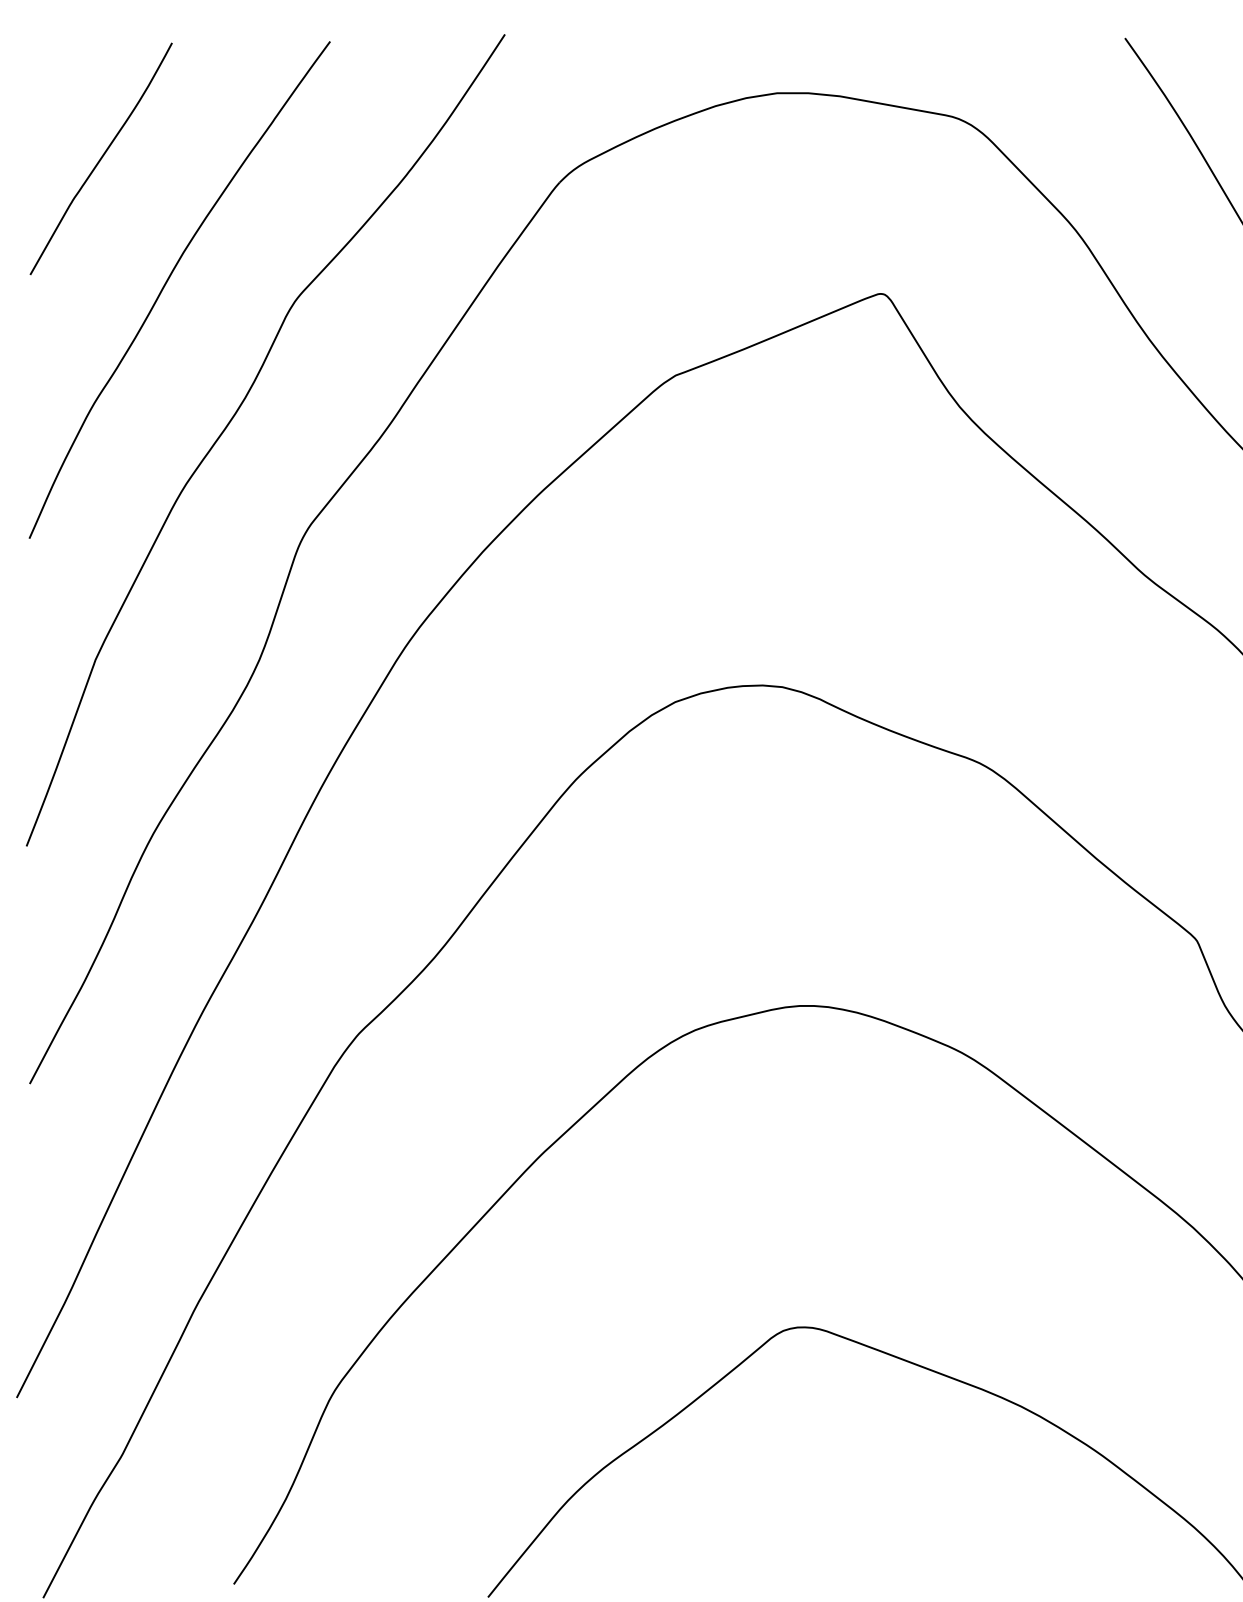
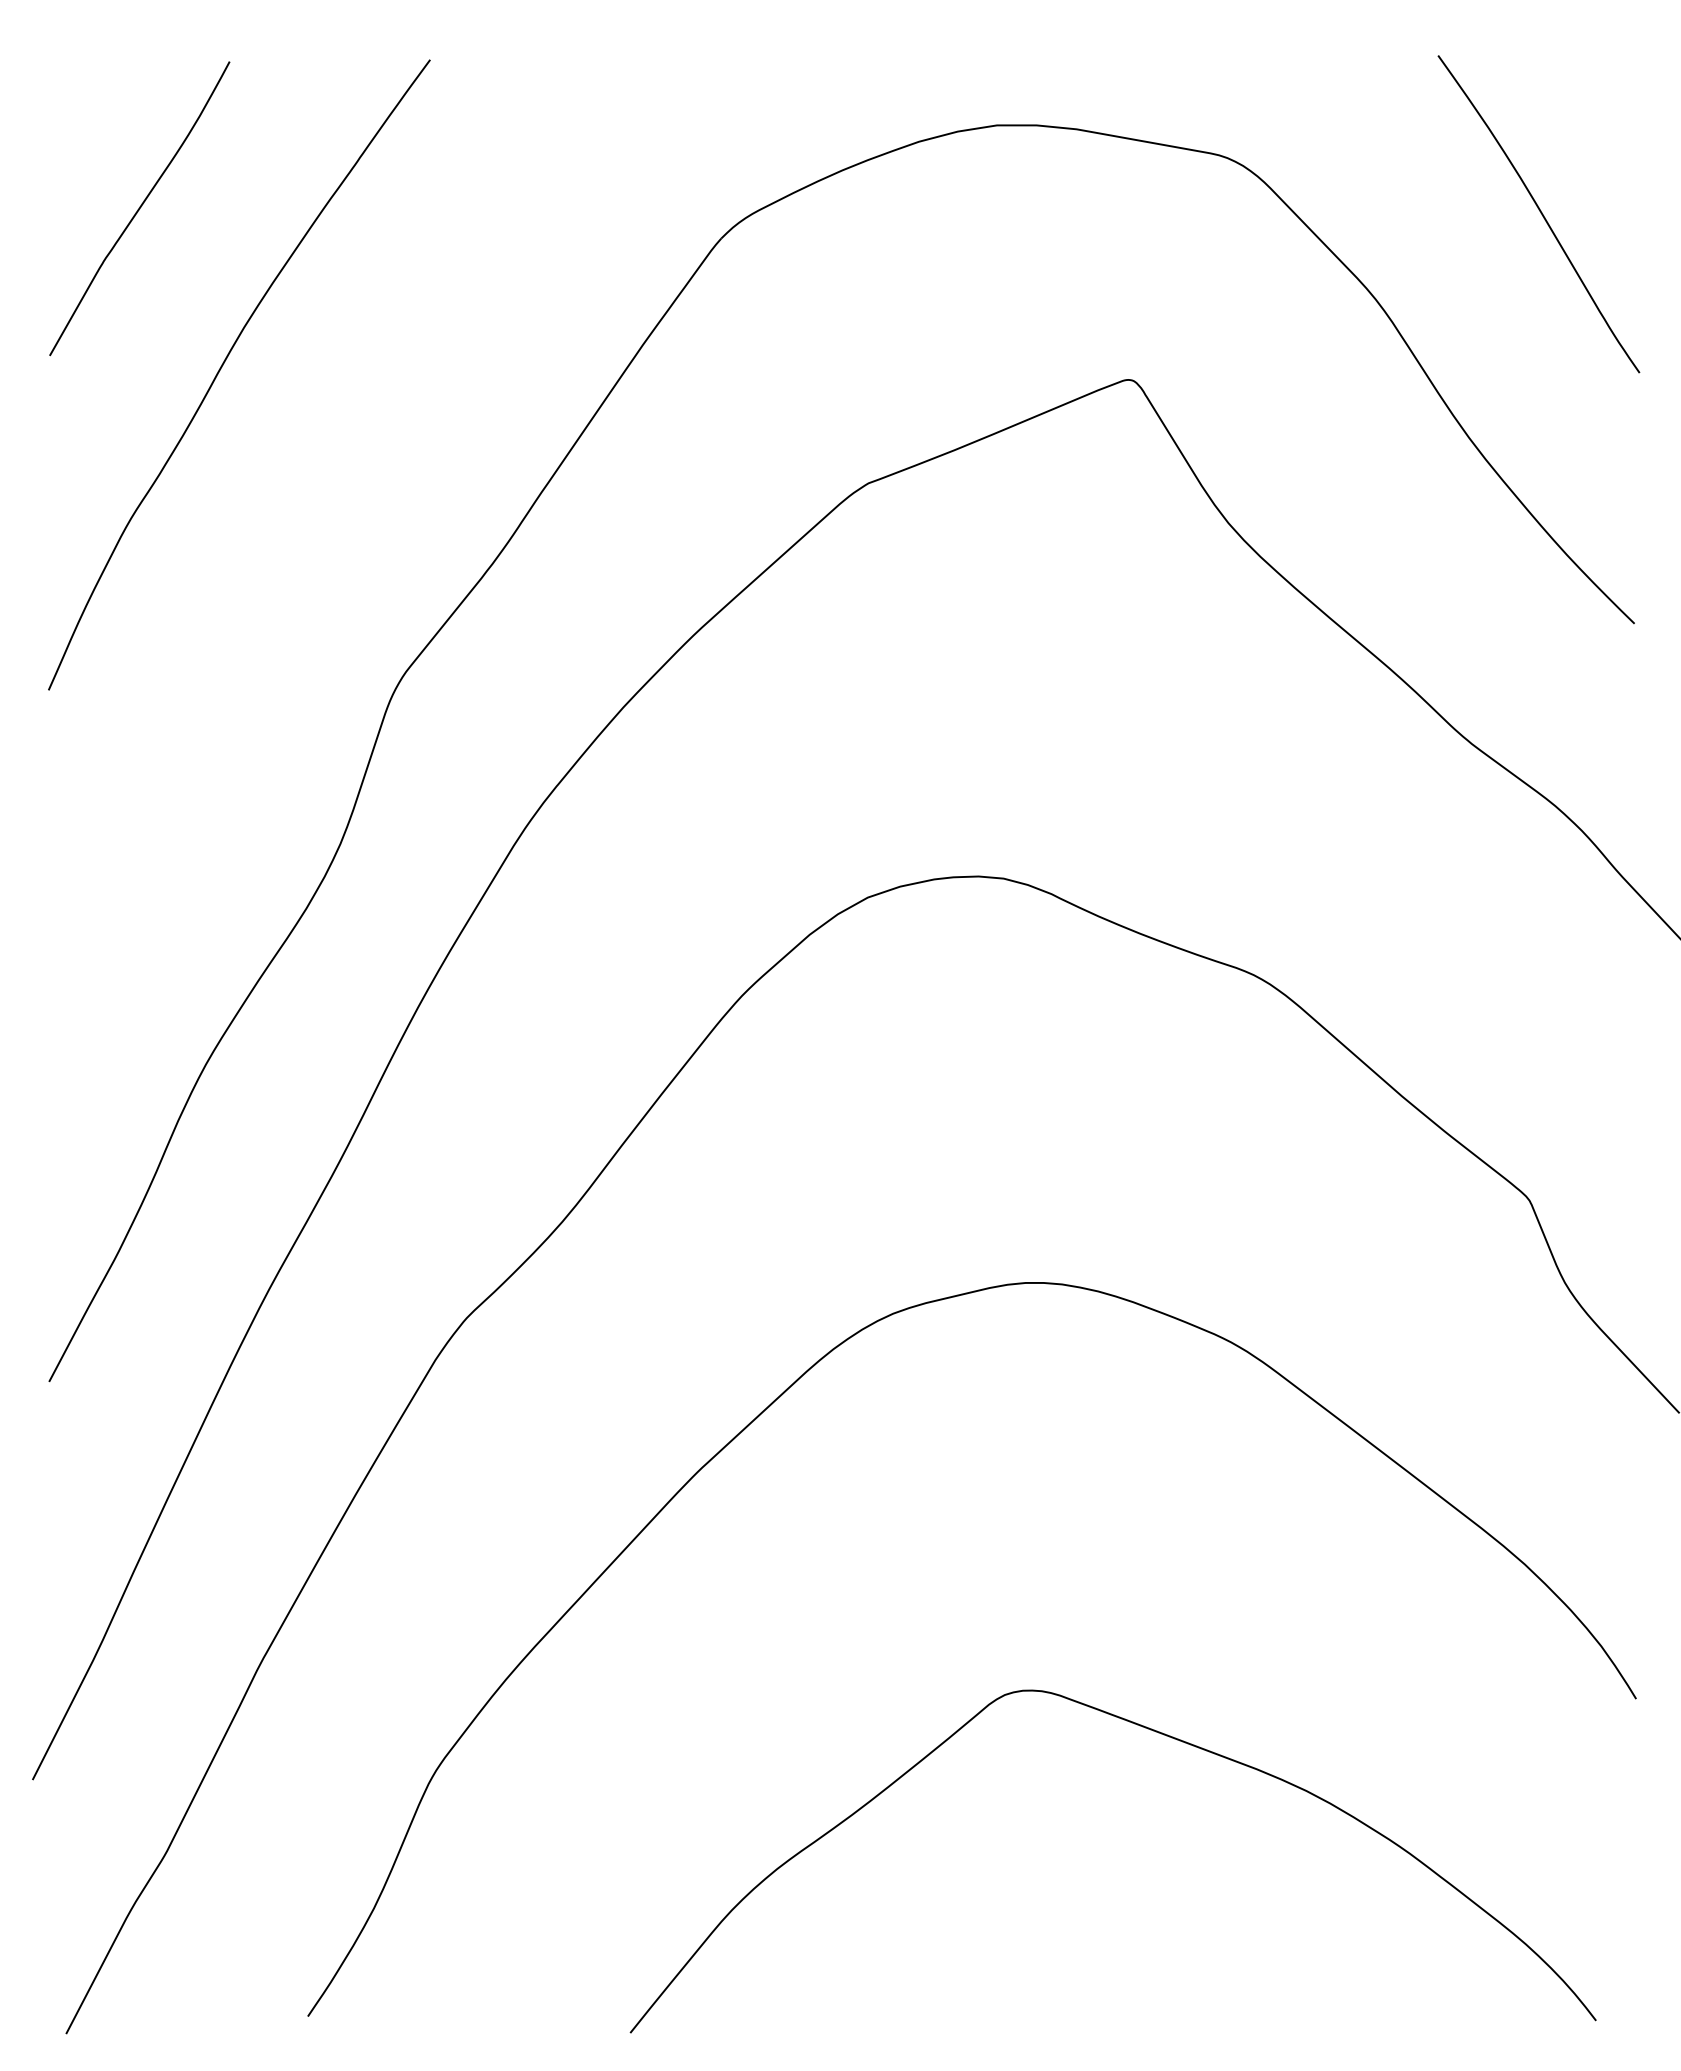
curve: (233, 418) -> (307, 537), removed

